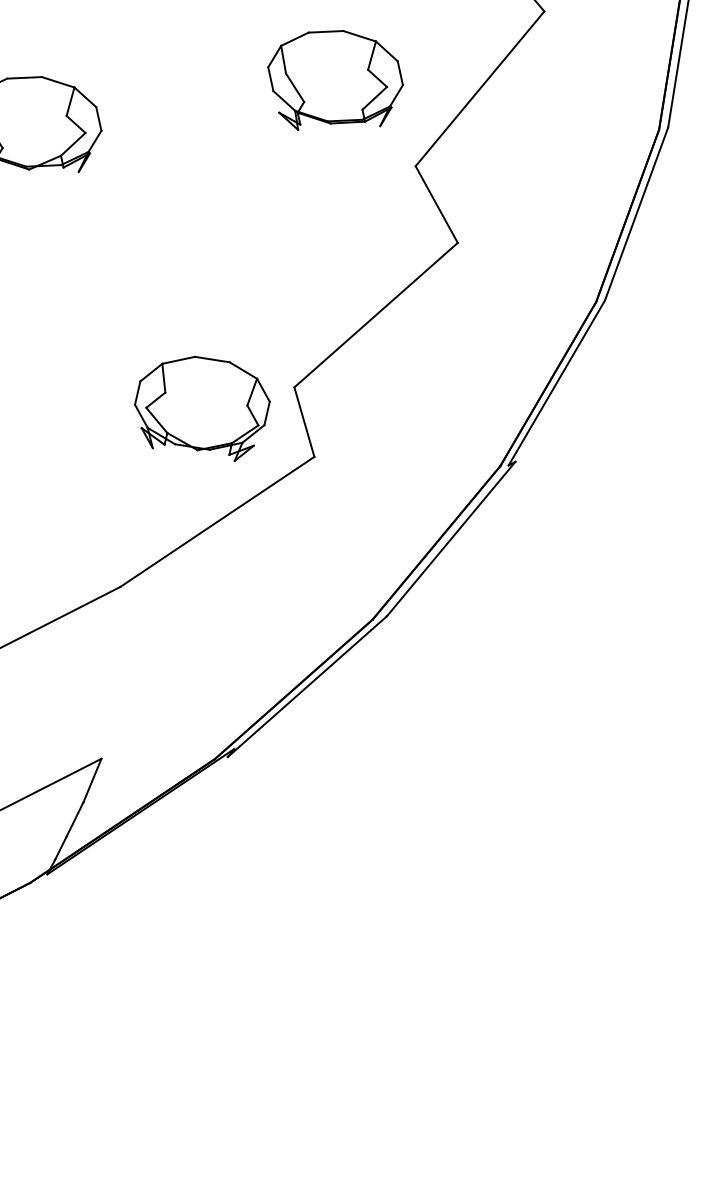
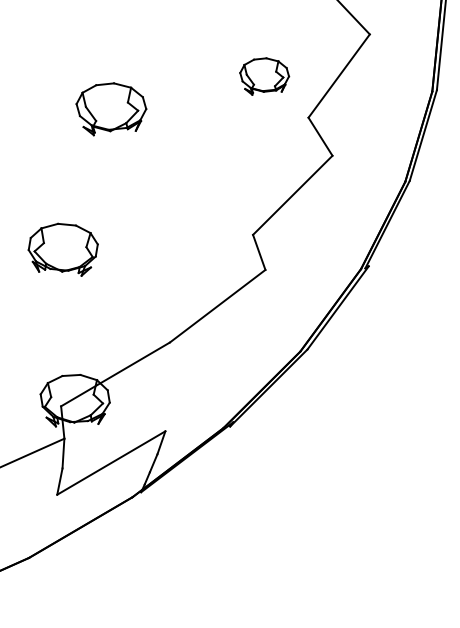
part: (334, 81) -> (264, 76), size x0.7
part: (200, 408) -> (205, 248), removed

